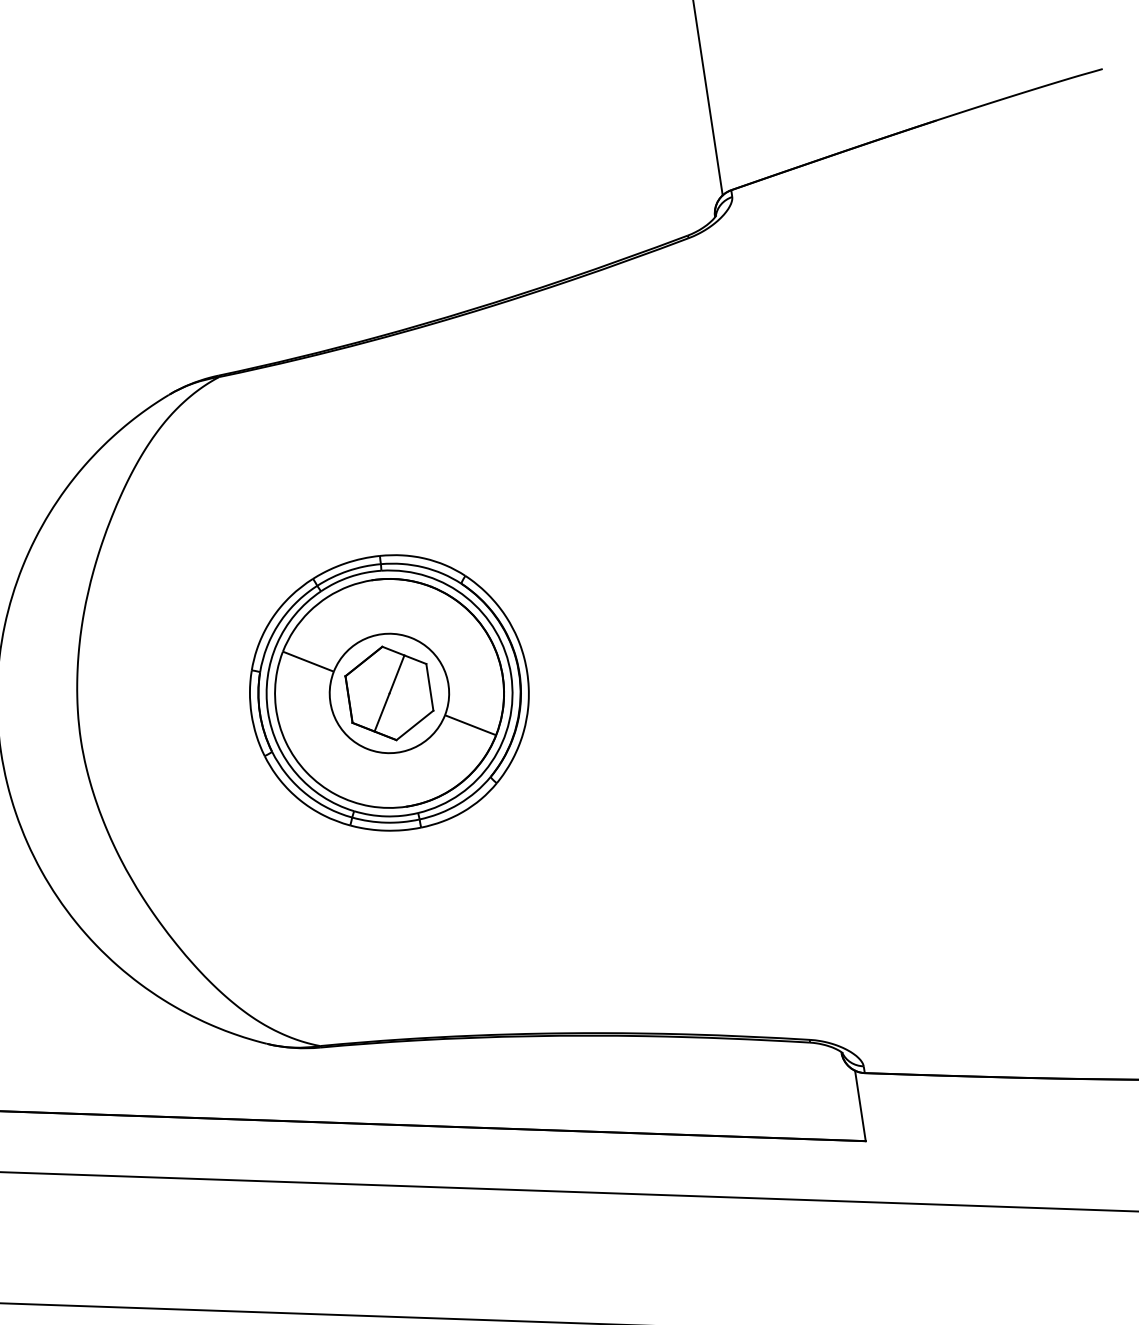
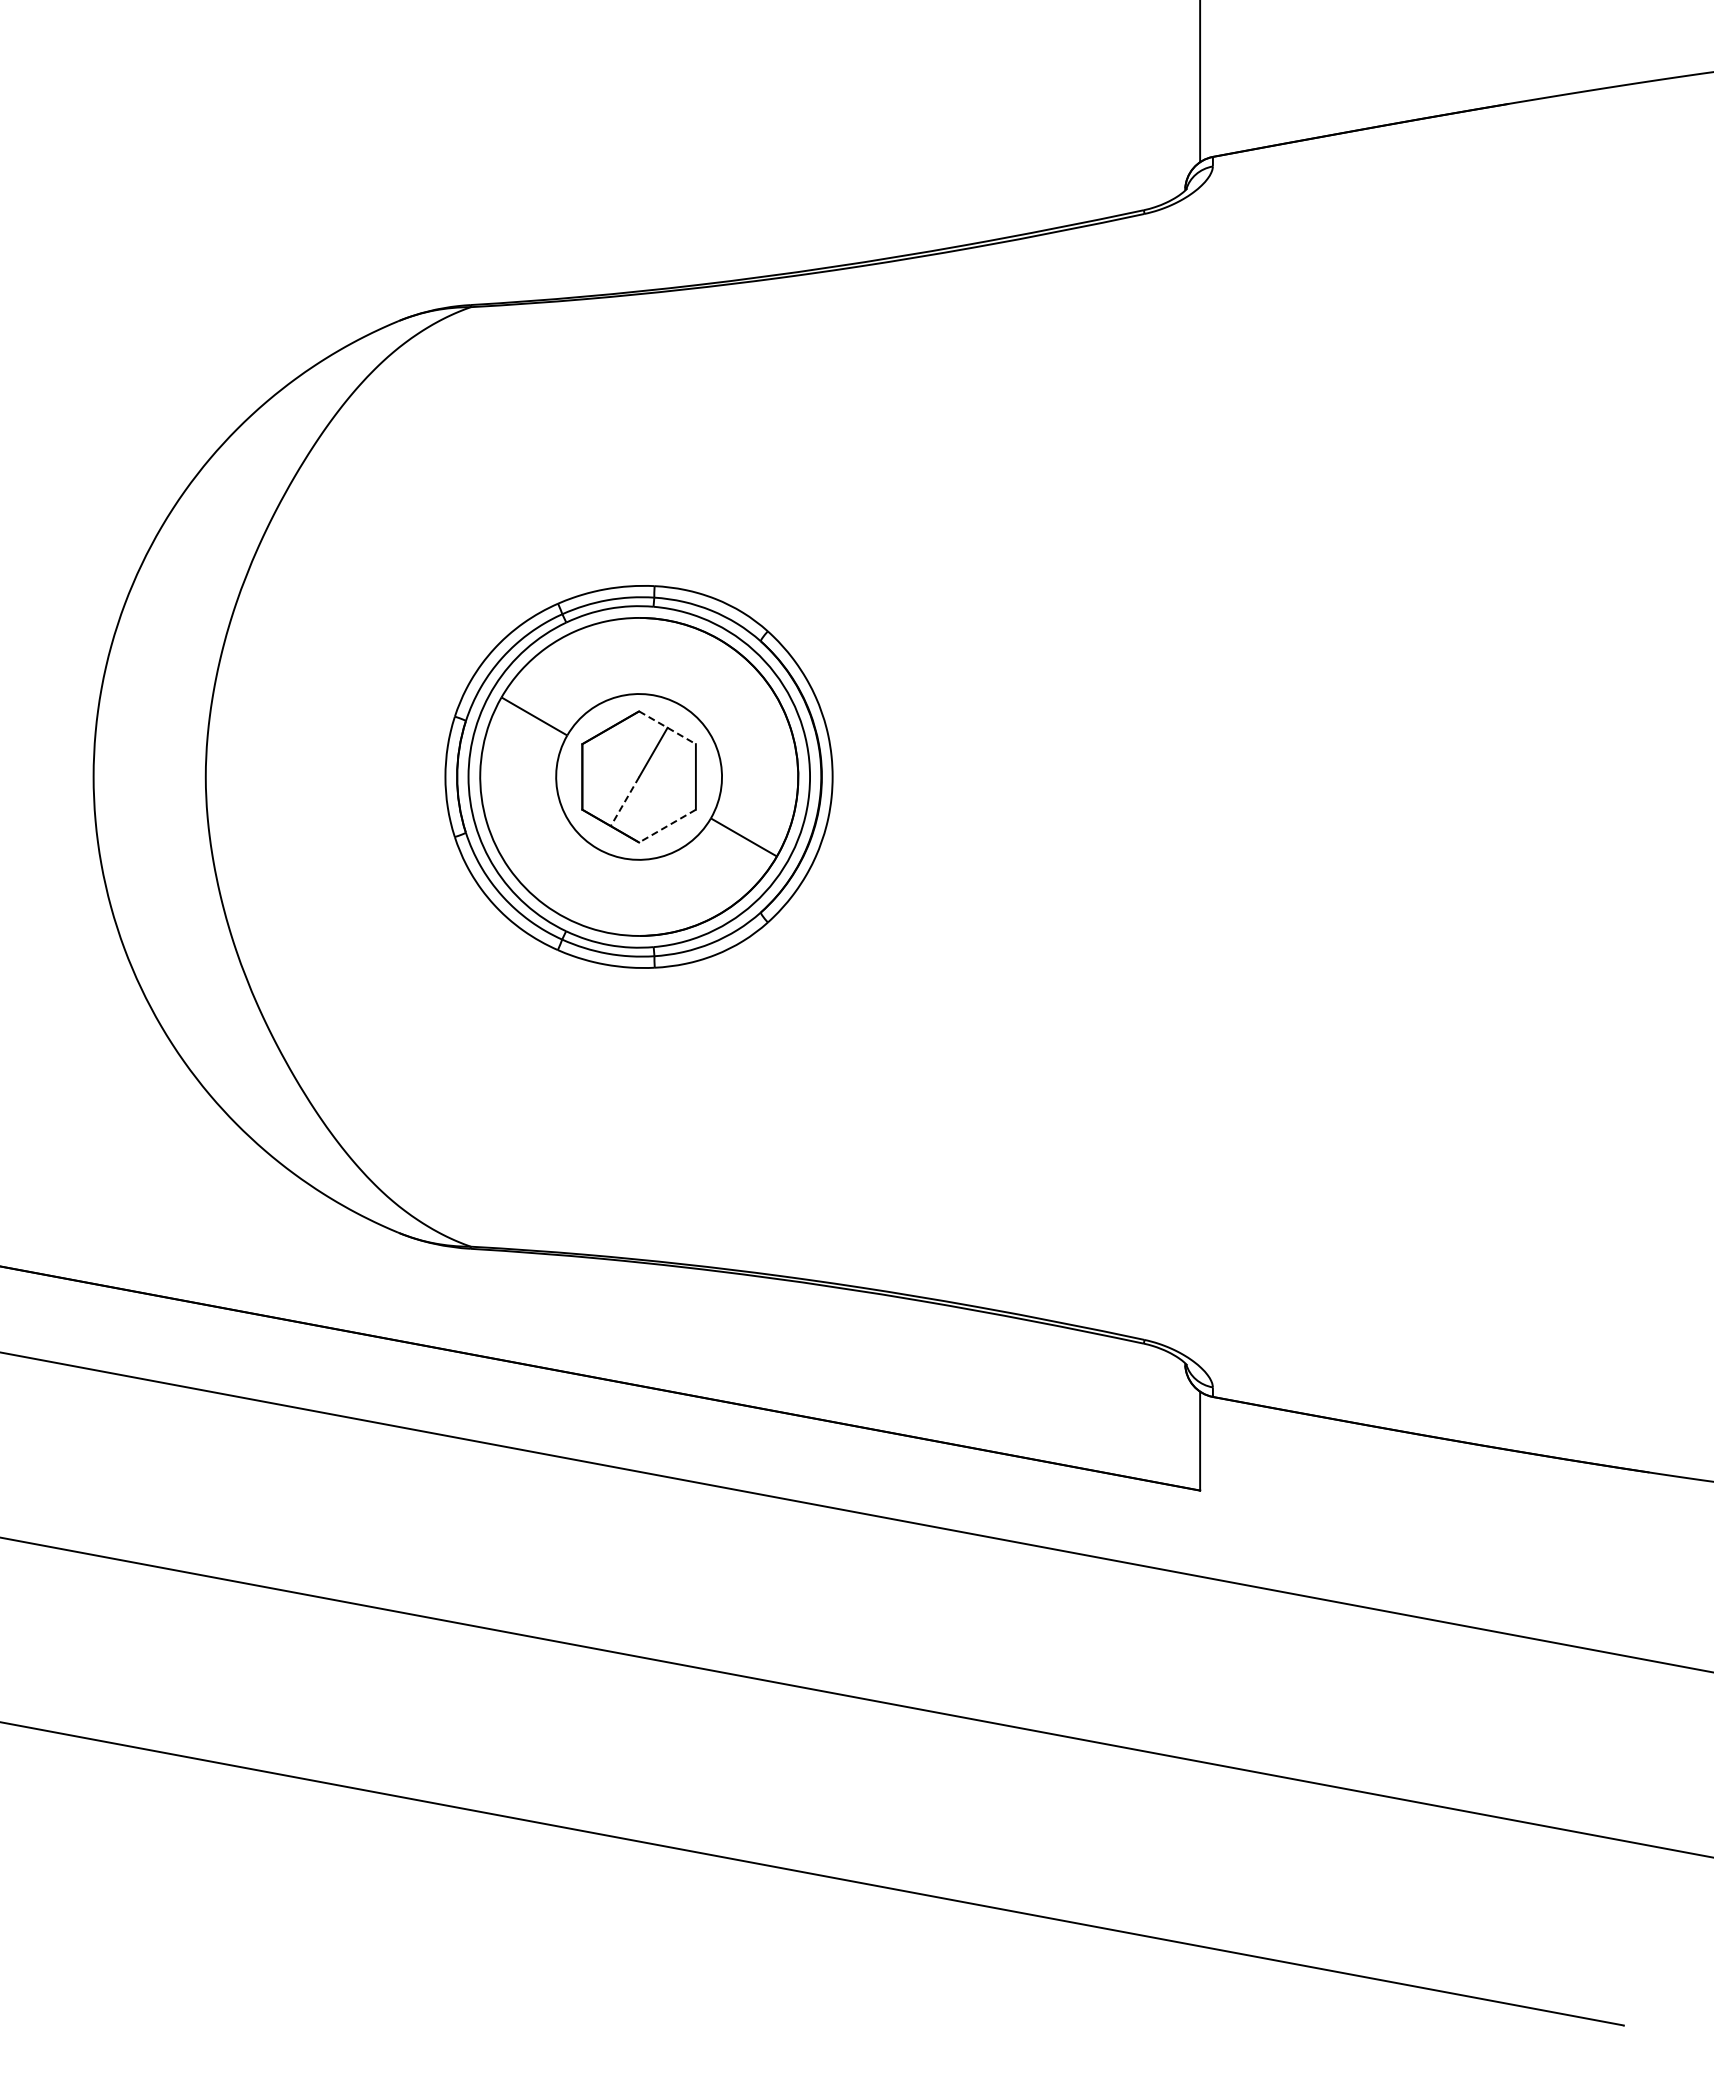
line: (404, 655) -> (667, 727), solid -> dashed
line: (381, 712) -> (624, 801), solid -> dashed
line: (415, 725) -> (667, 826), solid -> dashed

